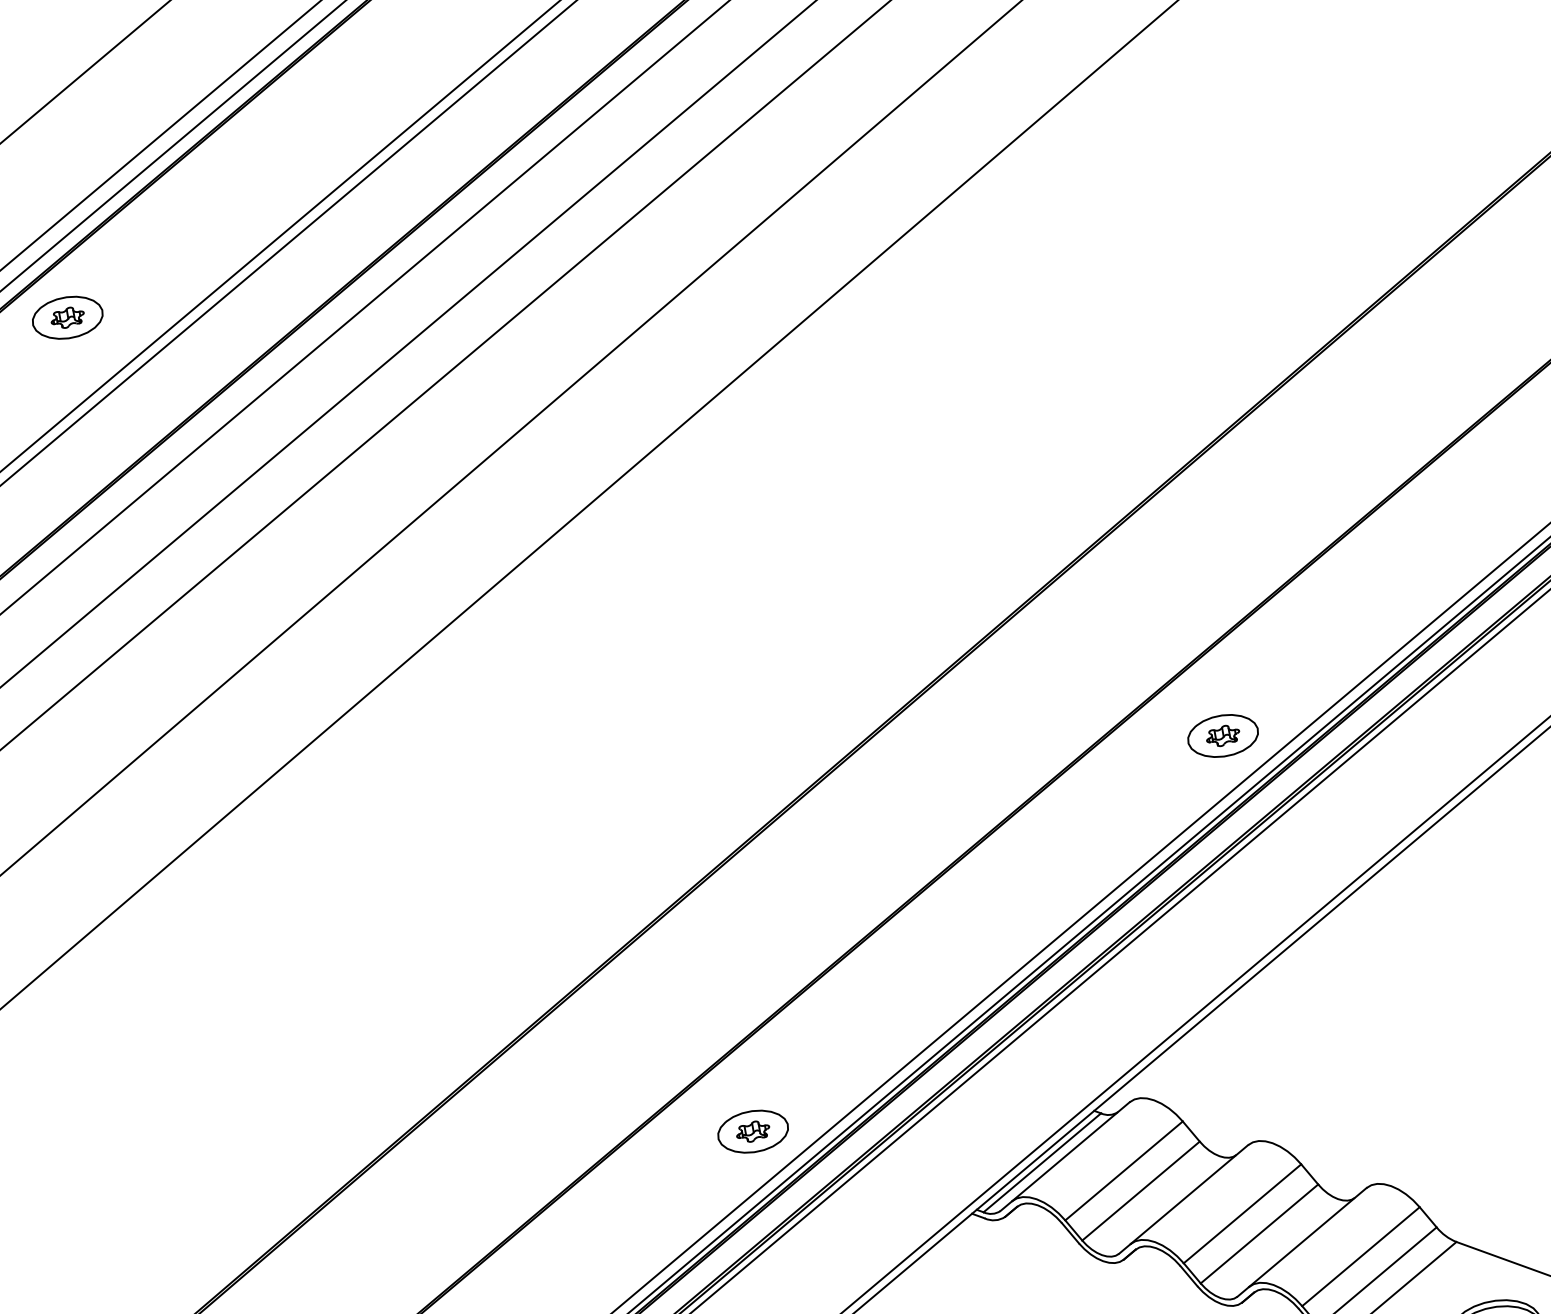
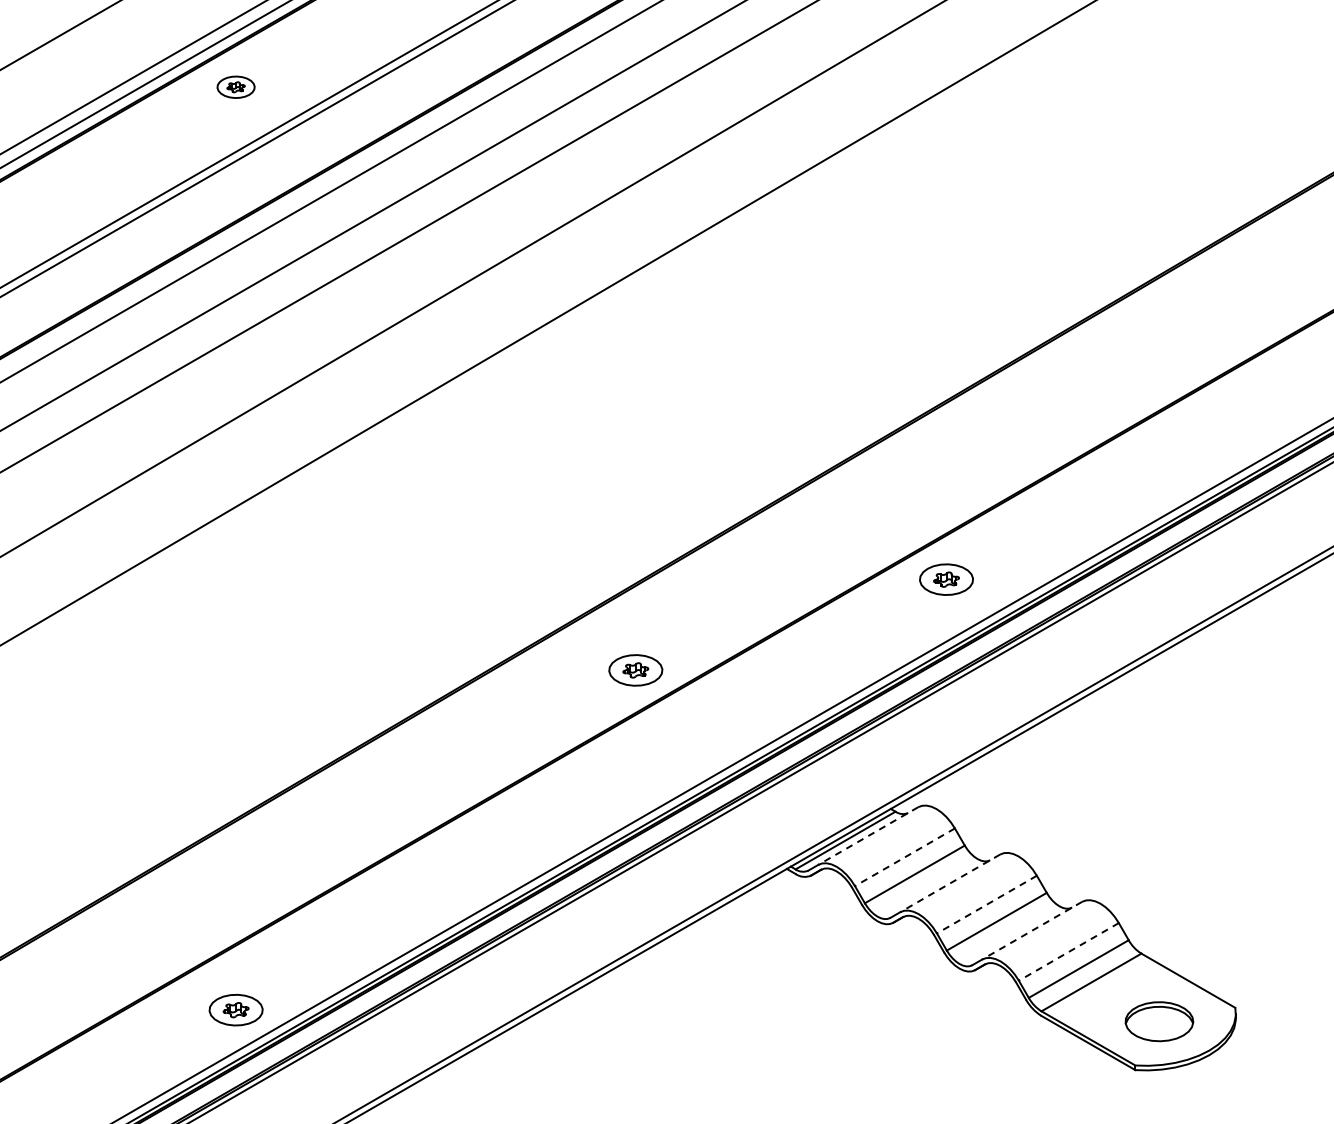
part: (66, 318) -> (235, 87), size x0.7
part: (1223, 735) -> (946, 579), moved
part: (752, 1131) -> (635, 670), moved
line: (1071, 1152) -> (868, 836), solid -> dashed
line: (1123, 1171) -> (904, 857), solid -> dashed
line: (1189, 1194) -> (950, 883), solid -> dashed
line: (1241, 1213) -> (986, 904), solid -> dashed
line: (1308, 1237) -> (1032, 930), solid -> dashed
line: (1360, 1256) -> (1068, 951), solid -> dashed

